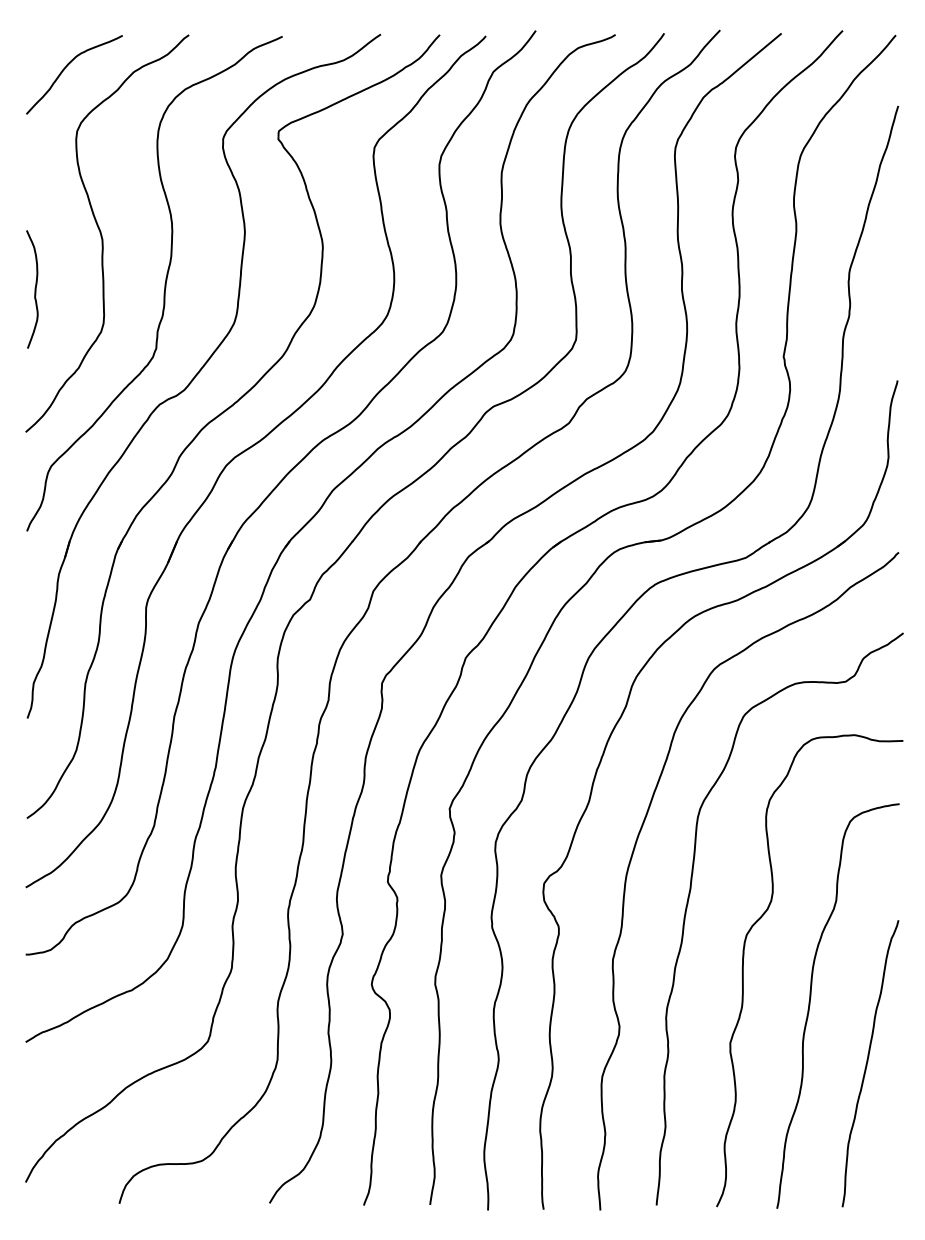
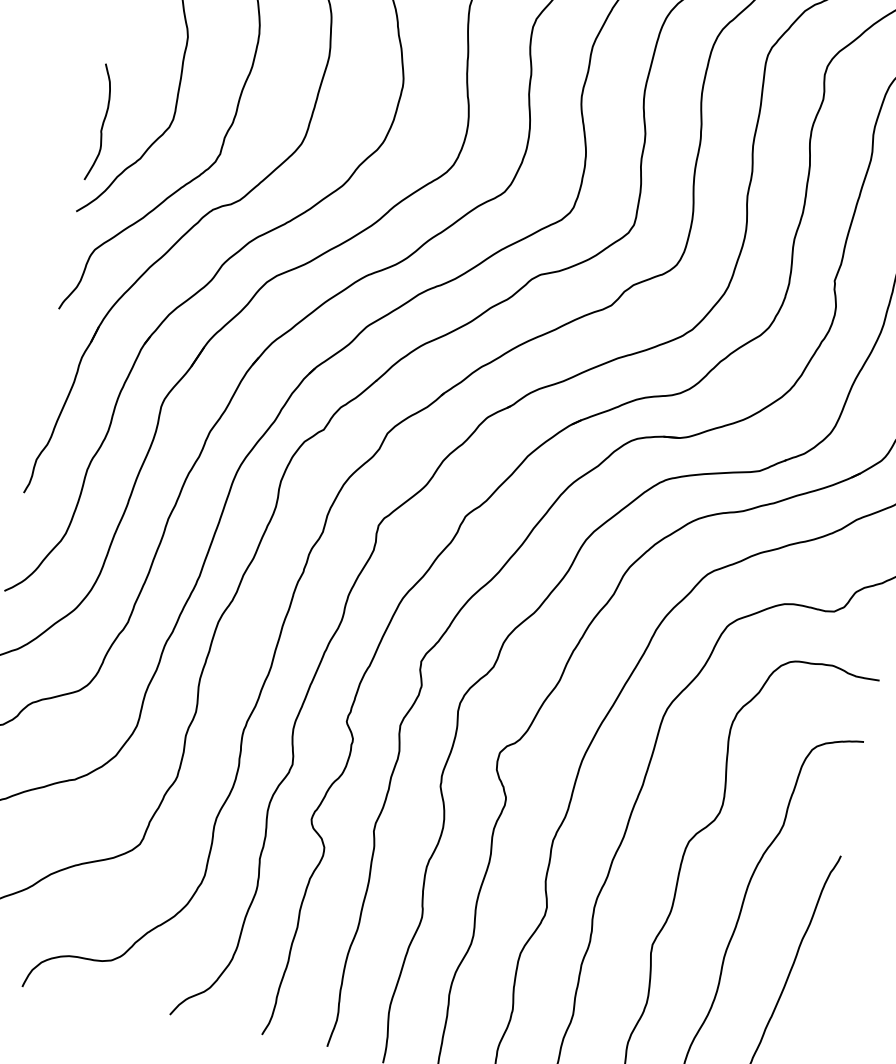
curve: (34, 289) -> (102, 123), moved

